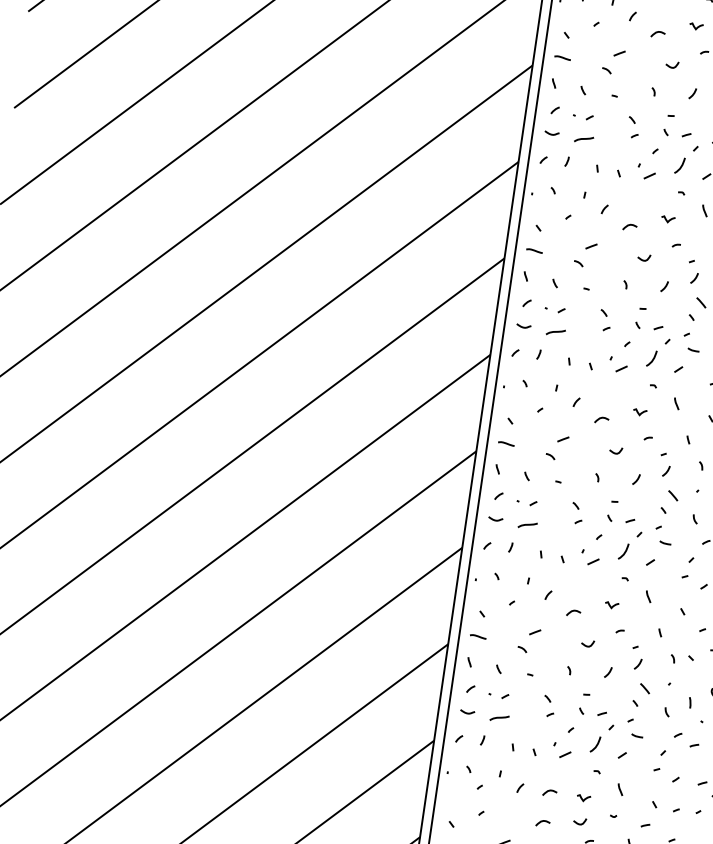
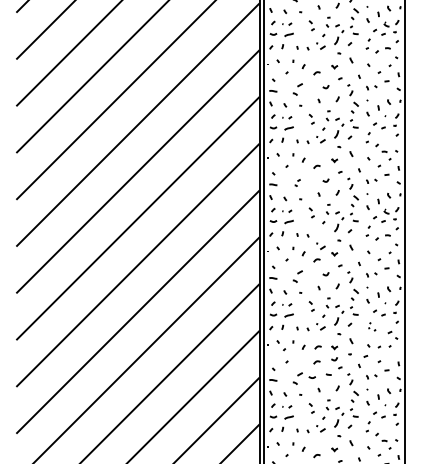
part: (556, 446) -> (297, 182), size x0.6
part: (589, 556) -> (320, 245), moved
part: (666, 765) -> (371, 326), size x0.6

